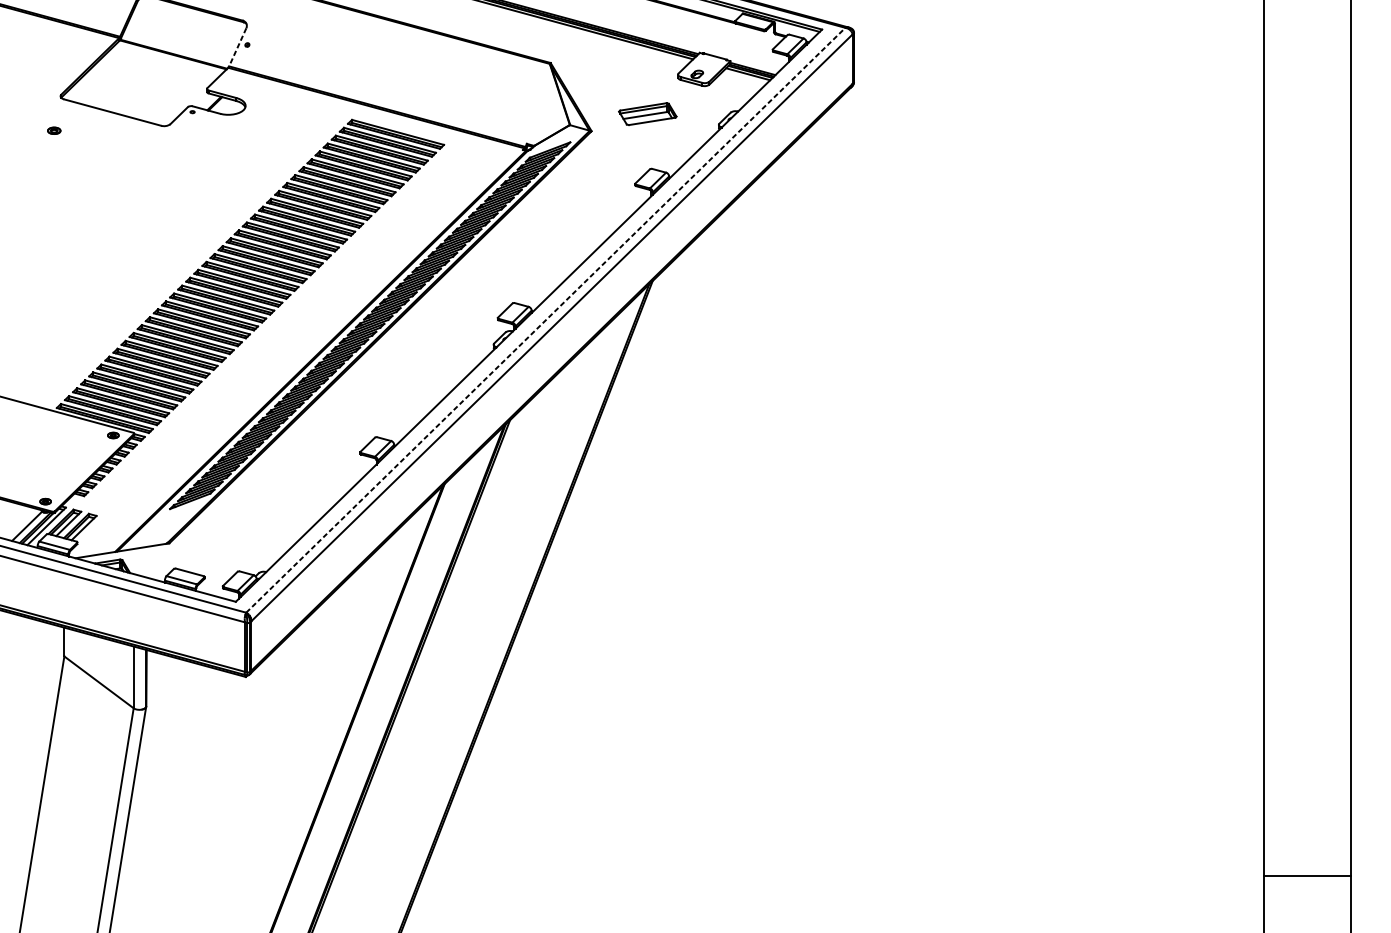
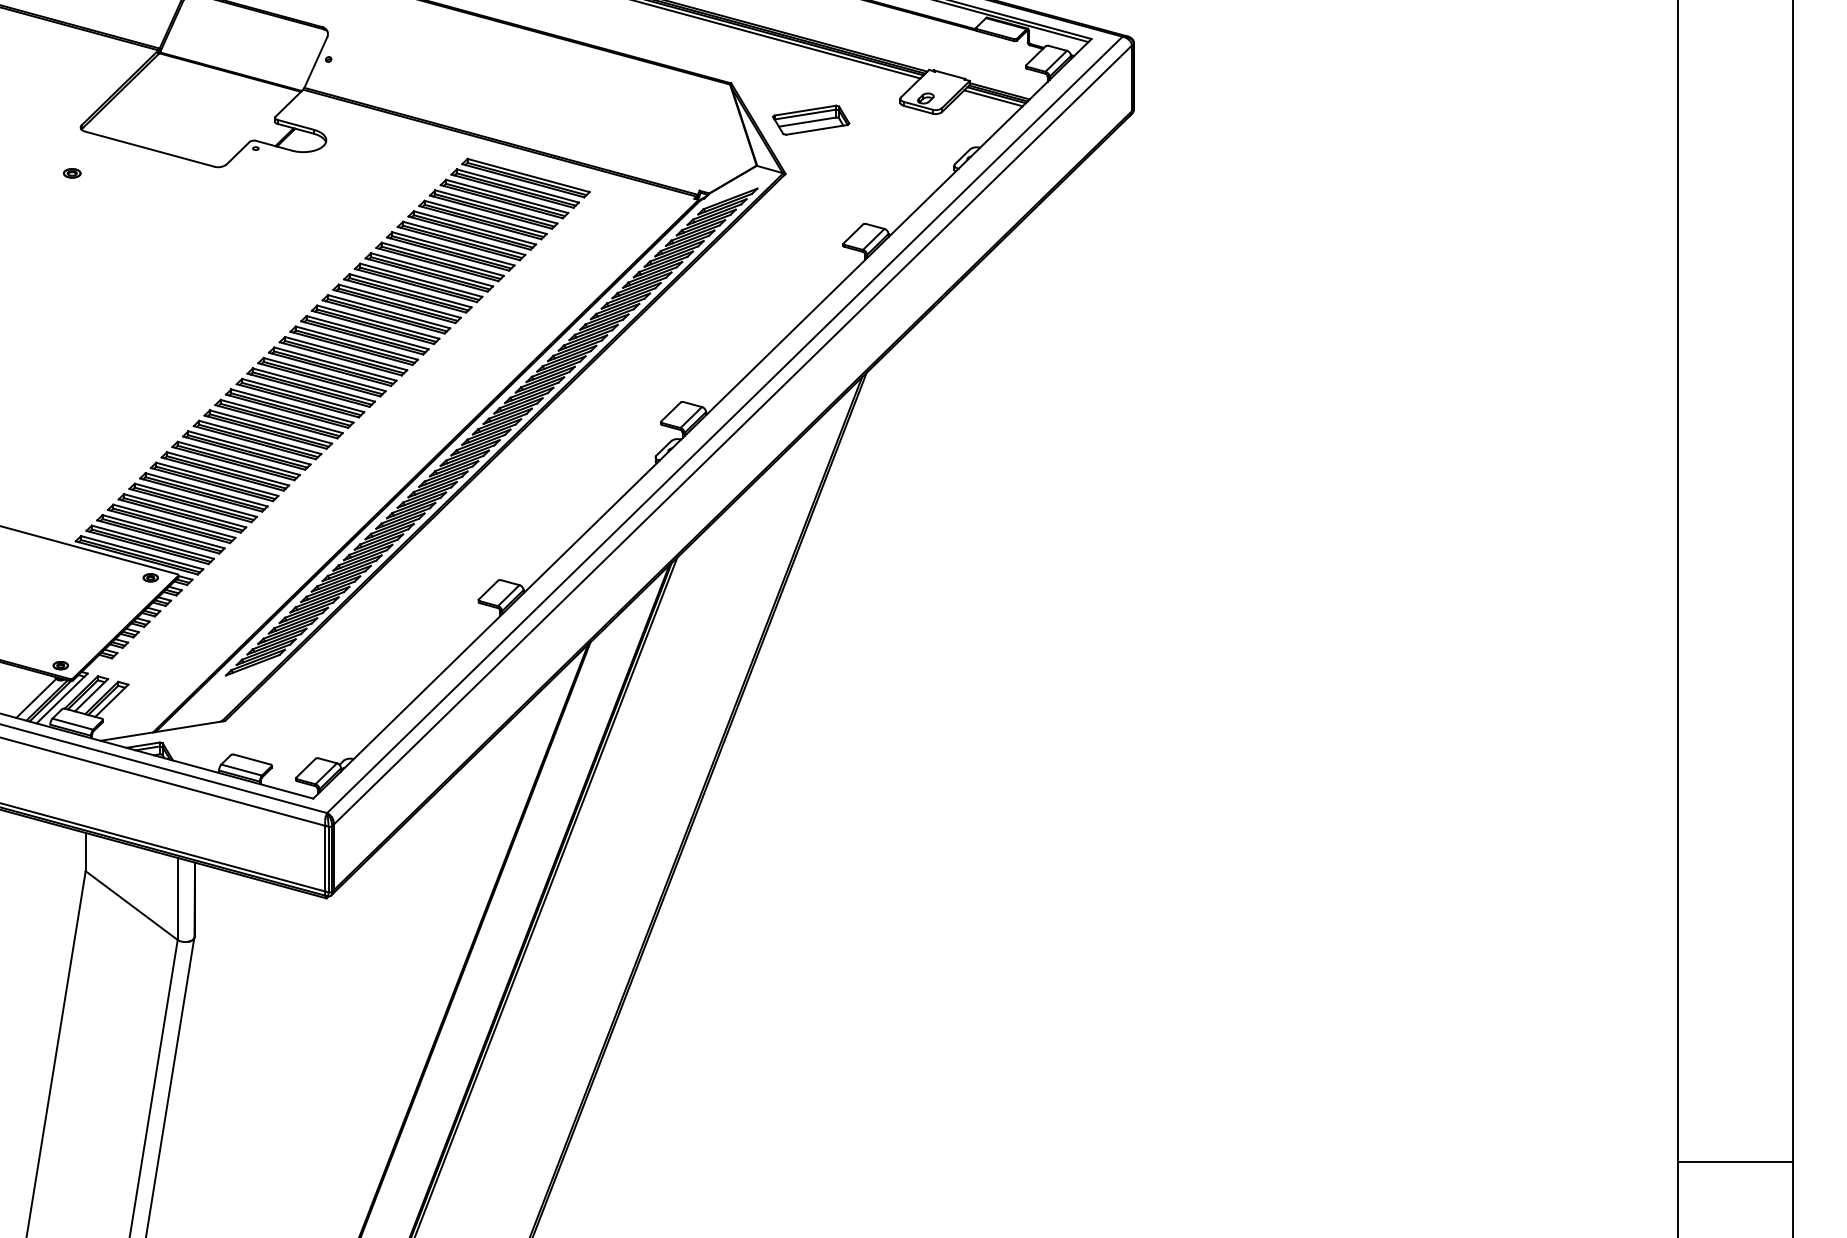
line: (237, 47) -> (315, 62), dashed -> solid
part: (648, 113) -> (811, 119), moved
line: (545, 319) -> (724, 424), dashed -> solid

